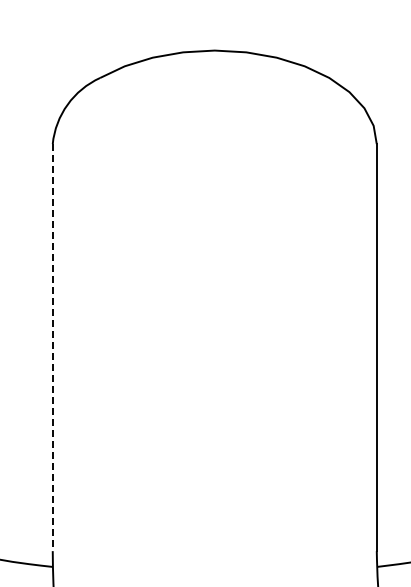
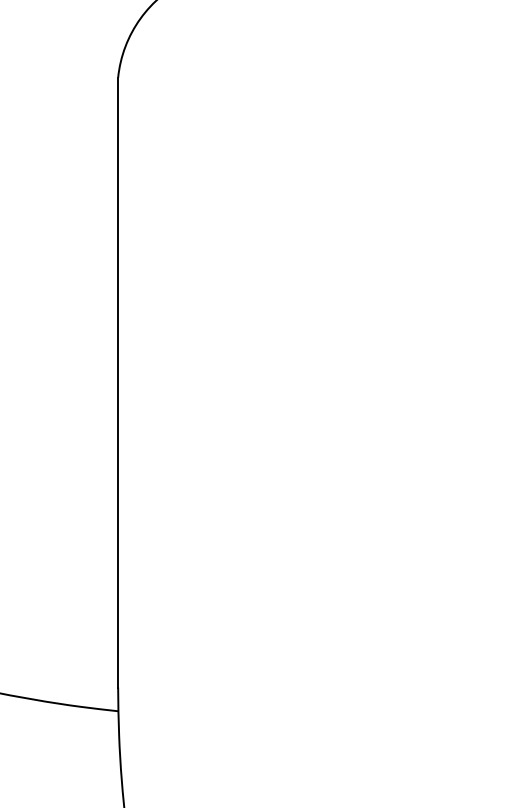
line: (52, 347) -> (117, 382), dashed -> solid

